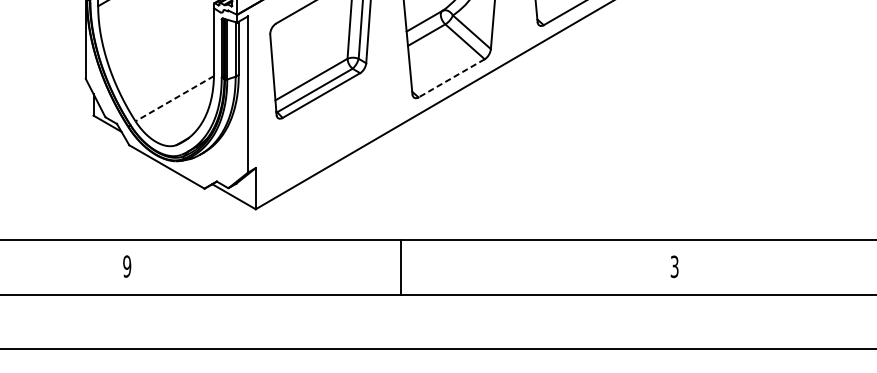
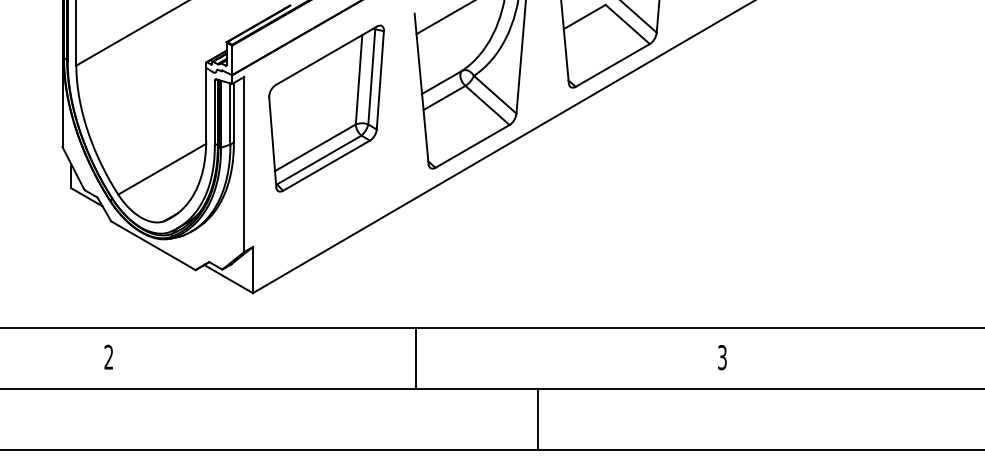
line: (451, 78) -> (472, 146), dashed -> solid
line: (175, 98) -> (162, 169), dashed -> solid
text: (126, 265) -> (108, 356), 9 -> 2
line: (510, 322) -> (538, 419), added

